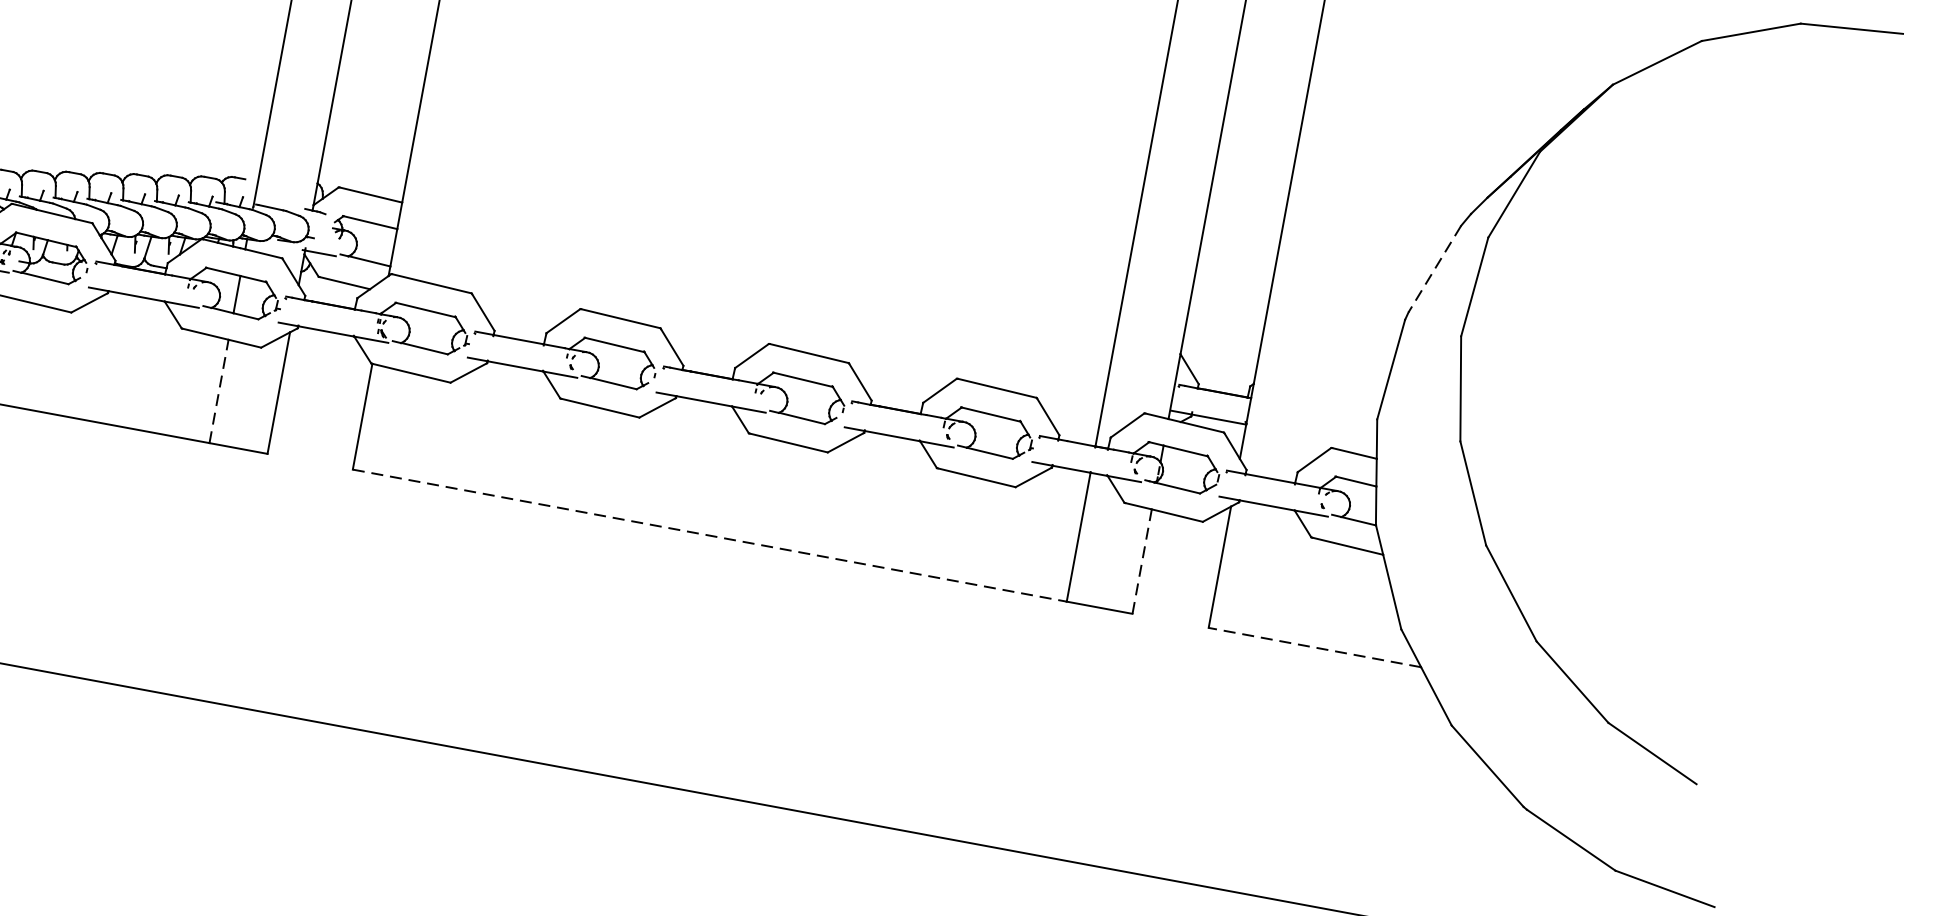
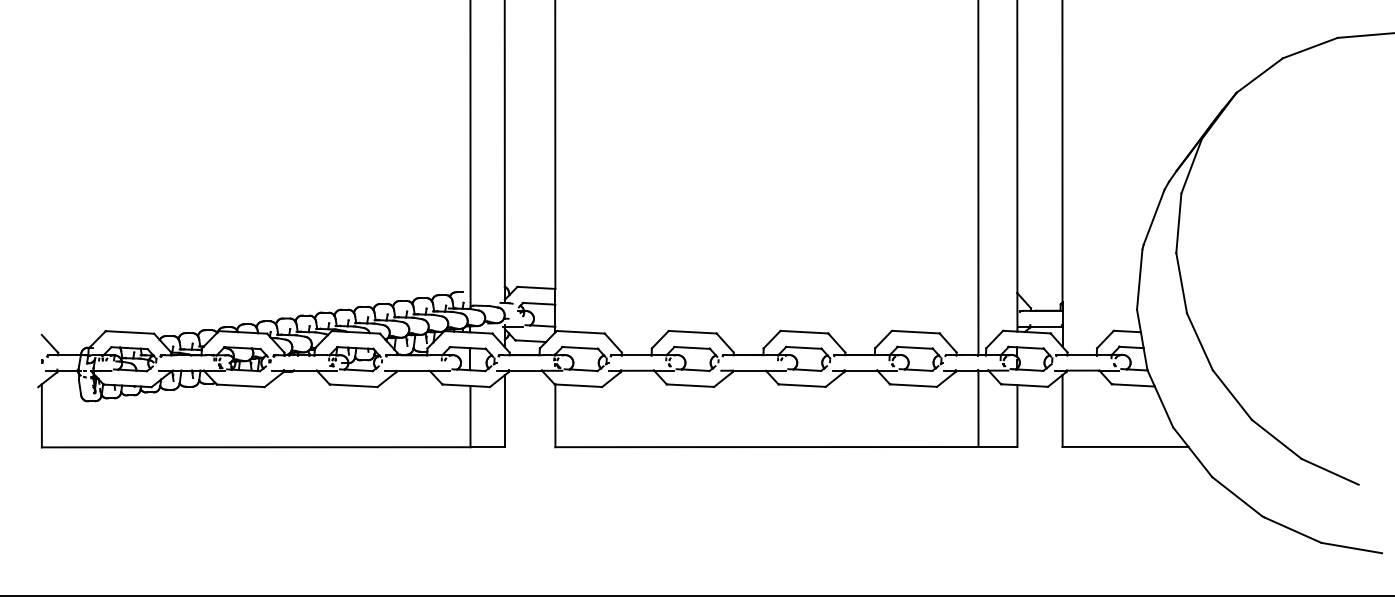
line: (1435, 269) -> (1154, 217), dashed -> solid
line: (219, 391) -> (470, 416), dashed -> solid
line: (708, 536) -> (766, 447), dashed -> solid
line: (1142, 562) -> (1017, 416), dashed -> solid
line: (1314, 646) -> (1125, 446), dashed -> solid

